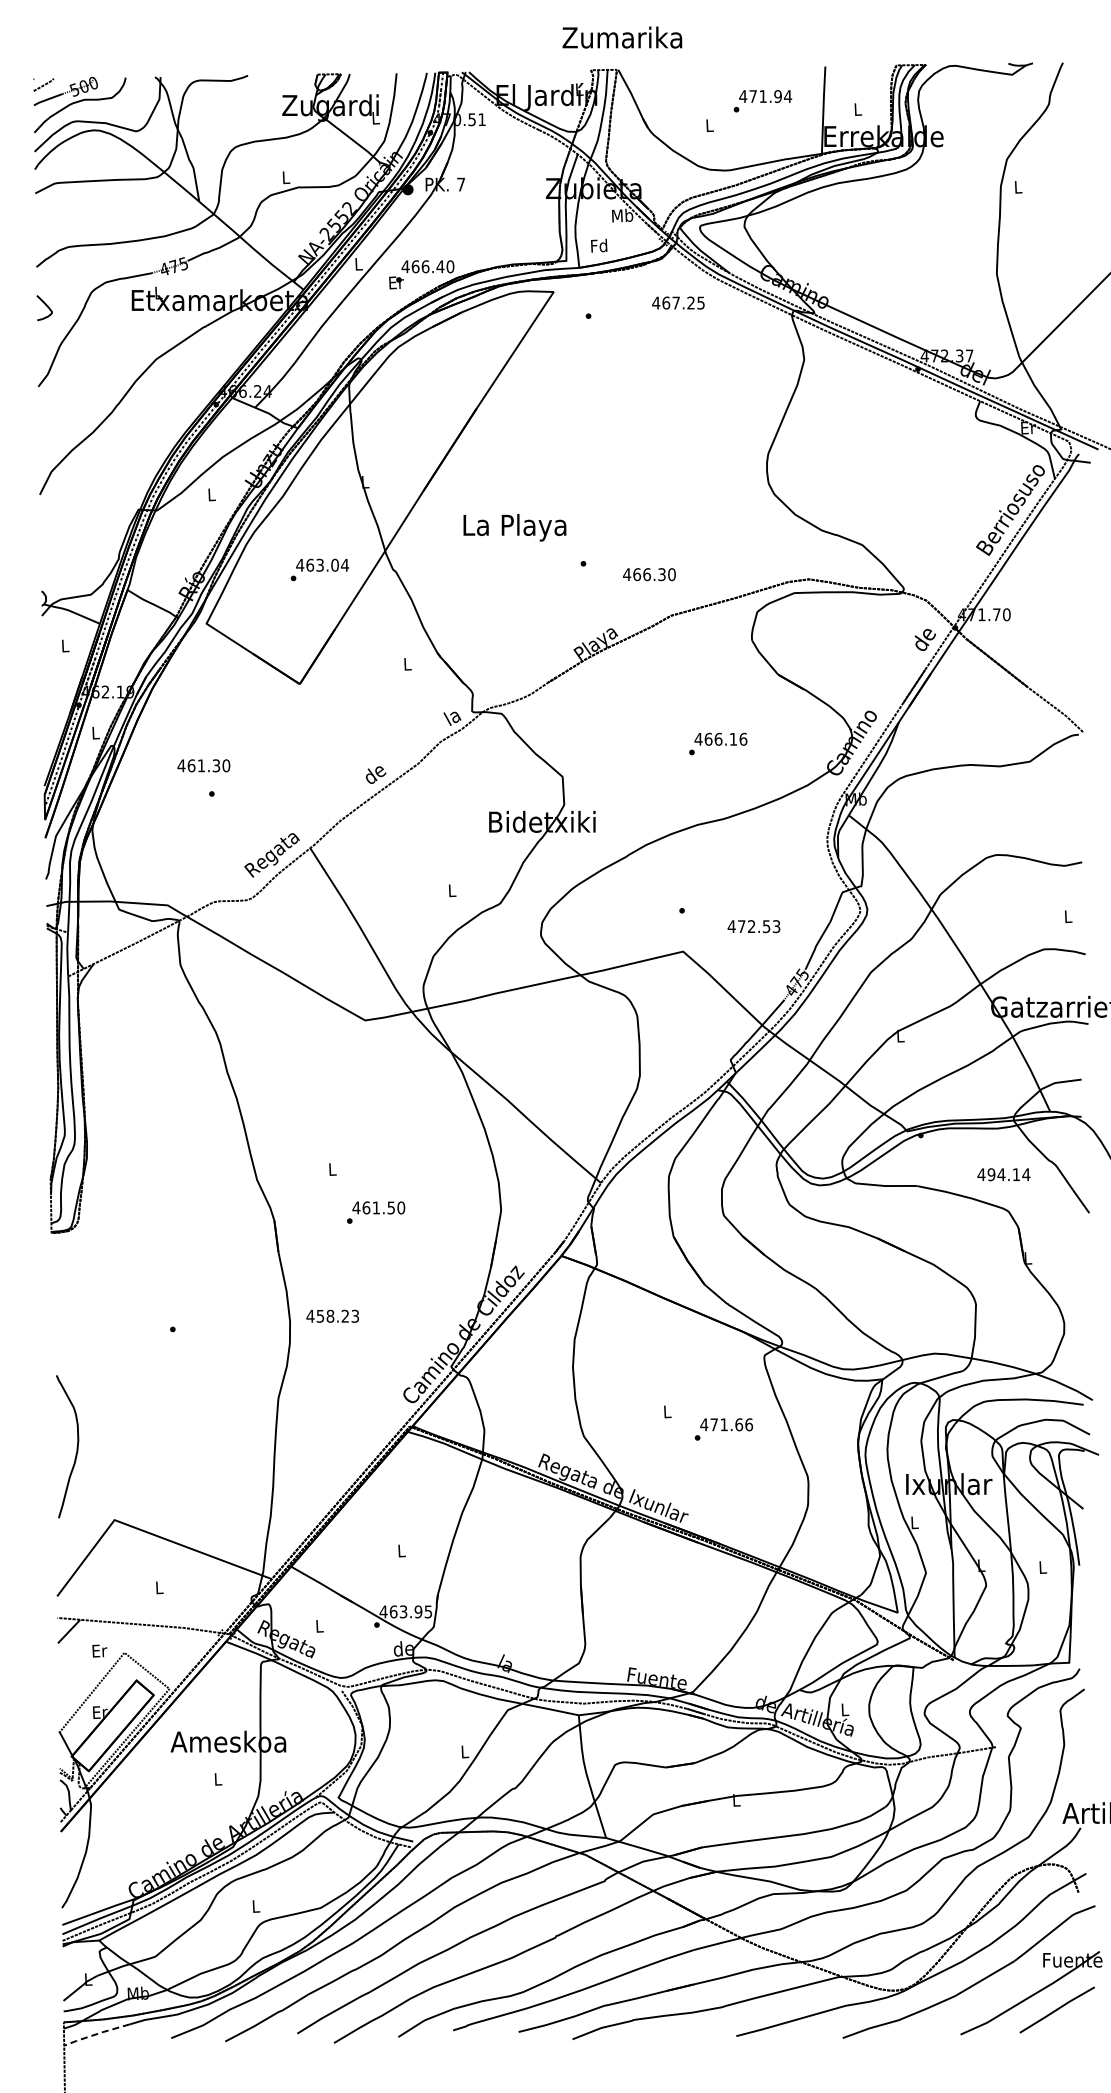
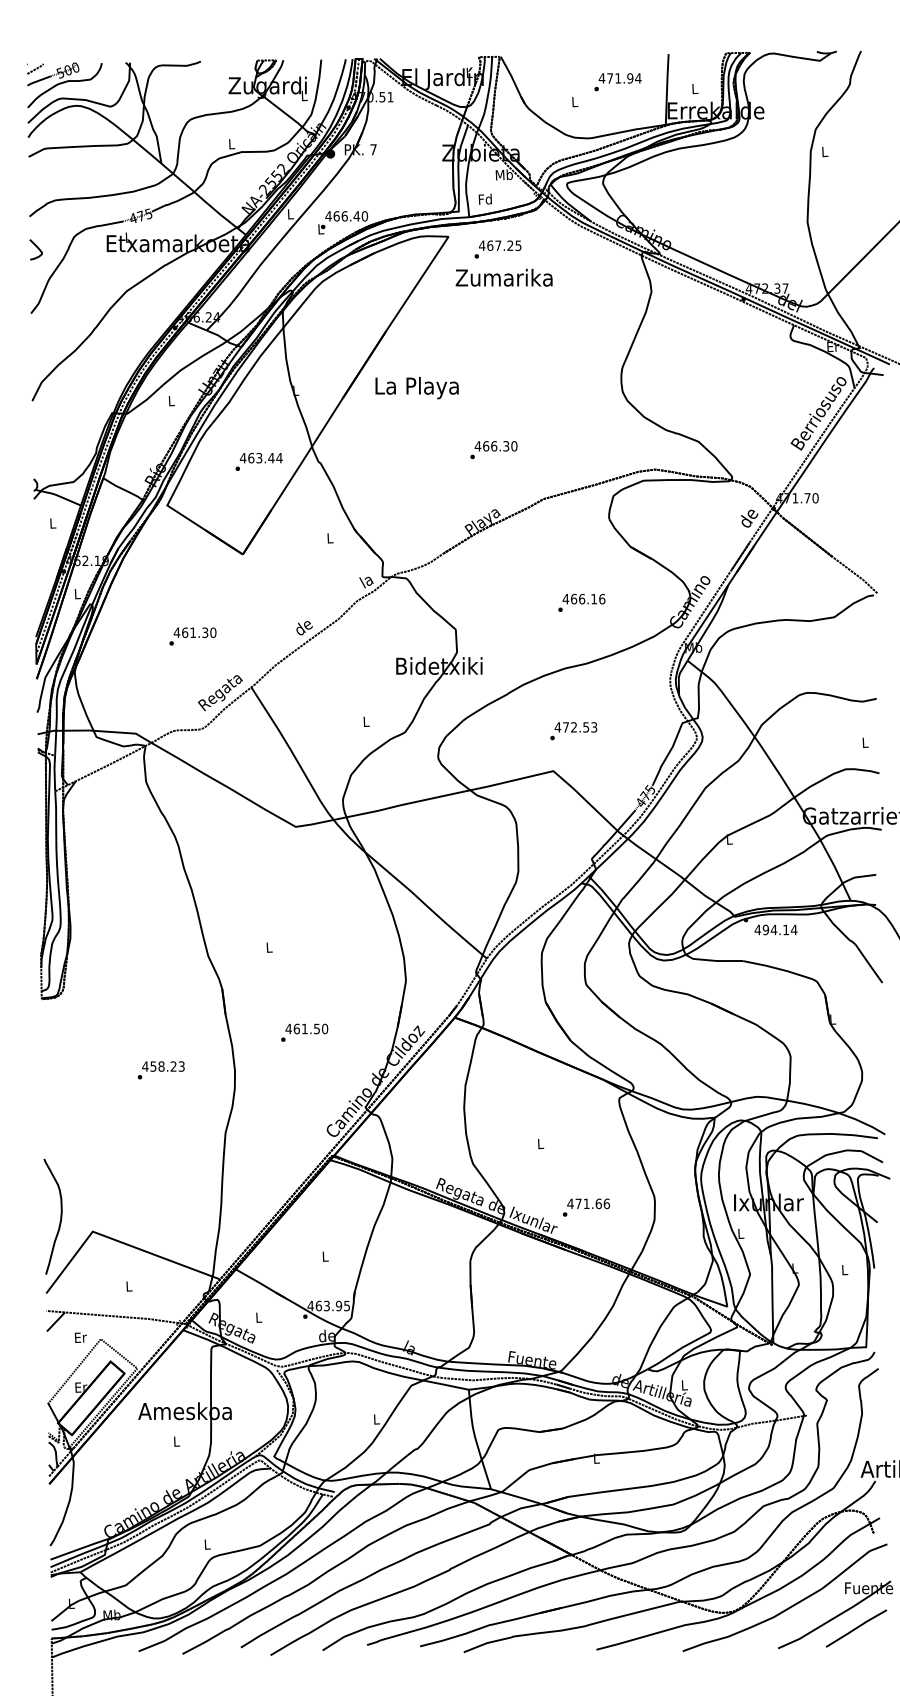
text: (622, 37) -> (504, 277), moved
text: (396, 282) -> (321, 229), Er -> L
text: (678, 302) -> (500, 245), moved
text: (514, 527) -> (416, 387), moved
text: (335, 564) -> (271, 457), 463.04 -> 463.44
text: (649, 574) -> (496, 446), moved
text: (203, 765) -> (194, 632), moved
text: (753, 926) -> (575, 727), moved
text: (1003, 1174) -> (775, 929), moved
text: (376, 1212) -> (304, 1032), moved
text: (332, 1315) -> (163, 1065), moved
text: (723, 1429) -> (586, 1207), moved
curve: (76, 1446) -> (60, 1216), moved
line: (96, 2034) -> (78, 1648), dashed -> solid

